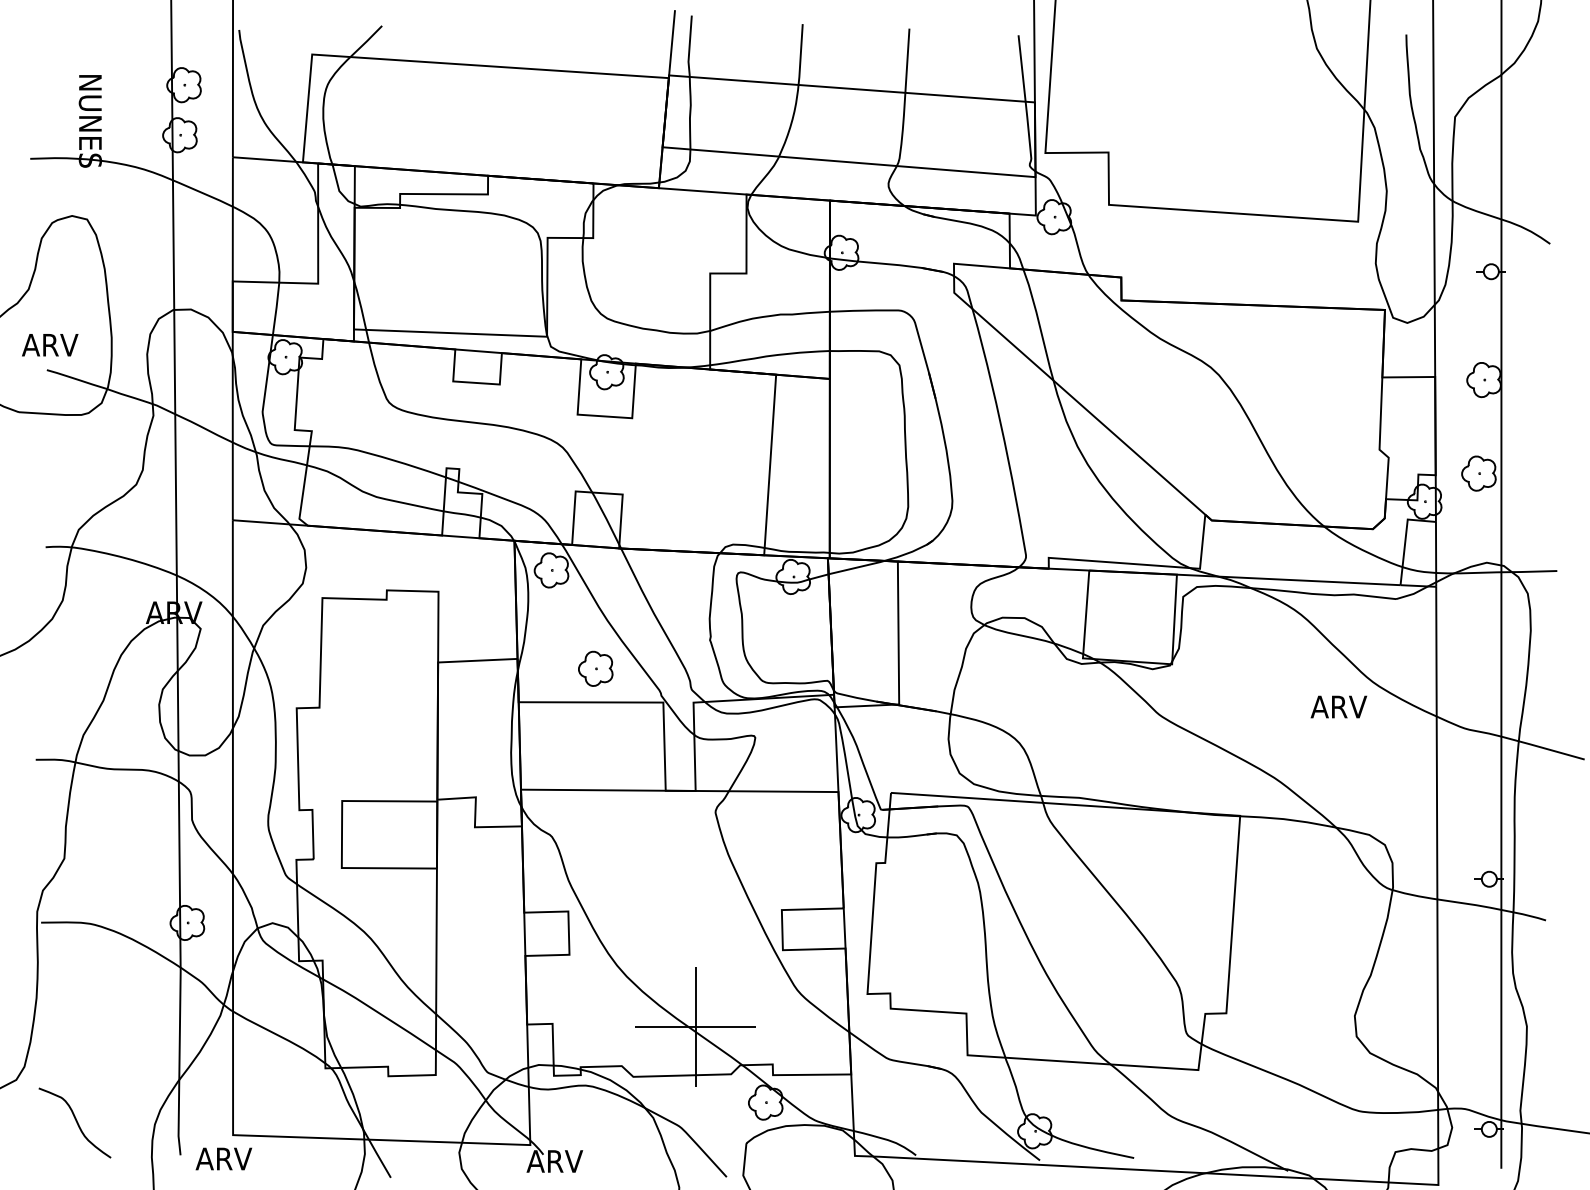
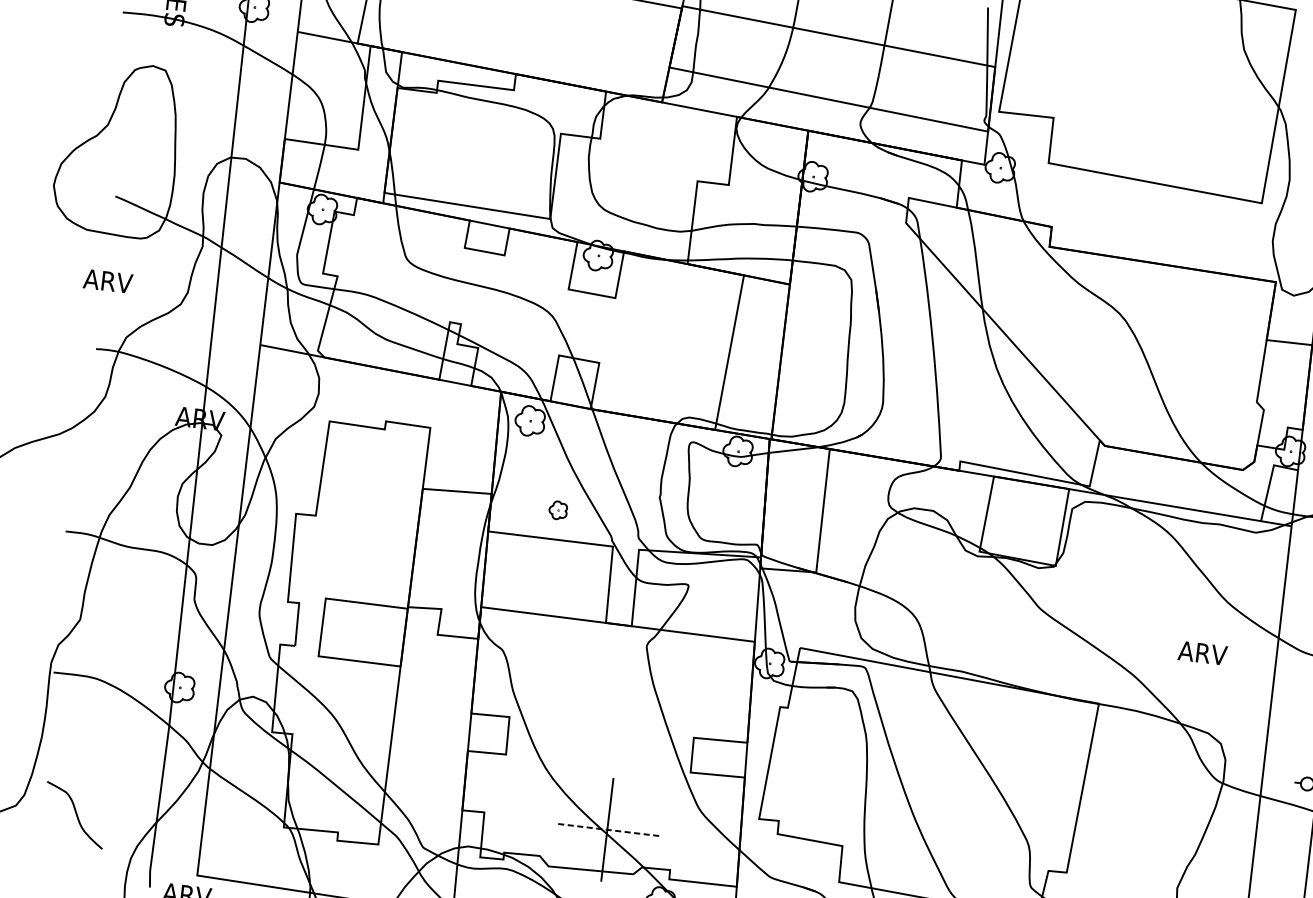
text: (50, 345) -> (108, 281), moved
part: (595, 668) -> (557, 510), size x0.6
text: (1338, 706) -> (1202, 652), moved
line: (695, 1027) -> (607, 830), solid -> dashed
curve: (75, 1121) -> (75, 814), moved

